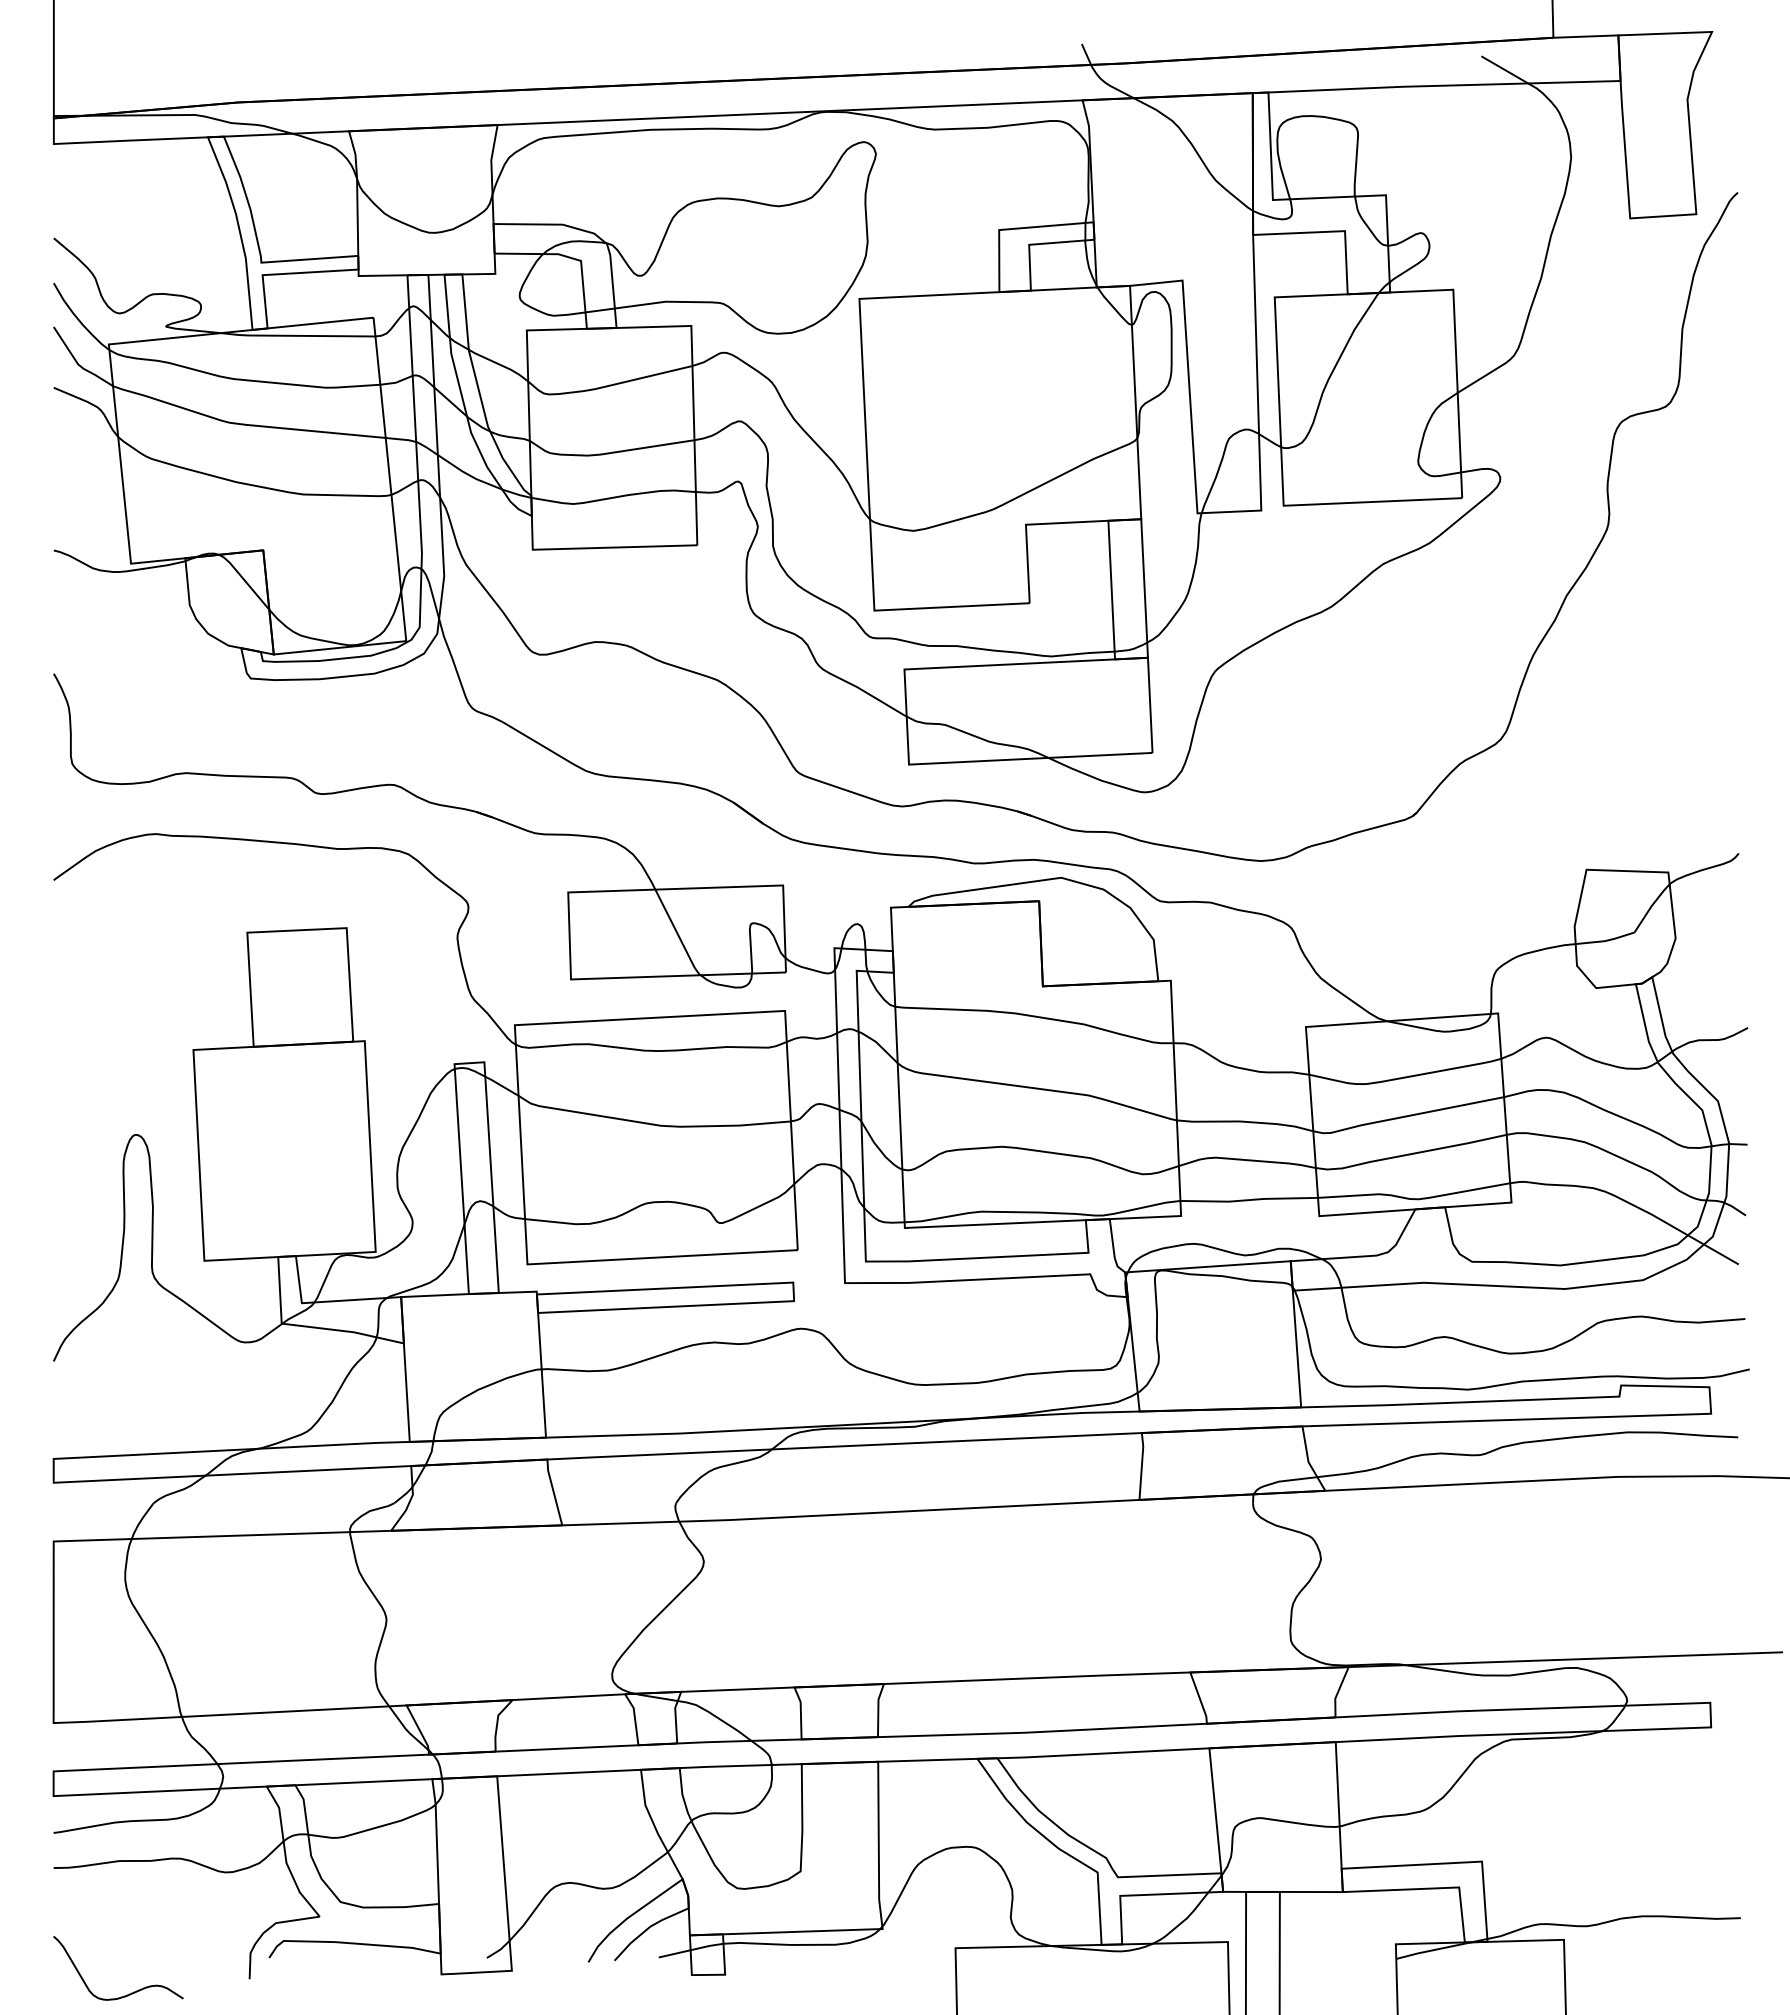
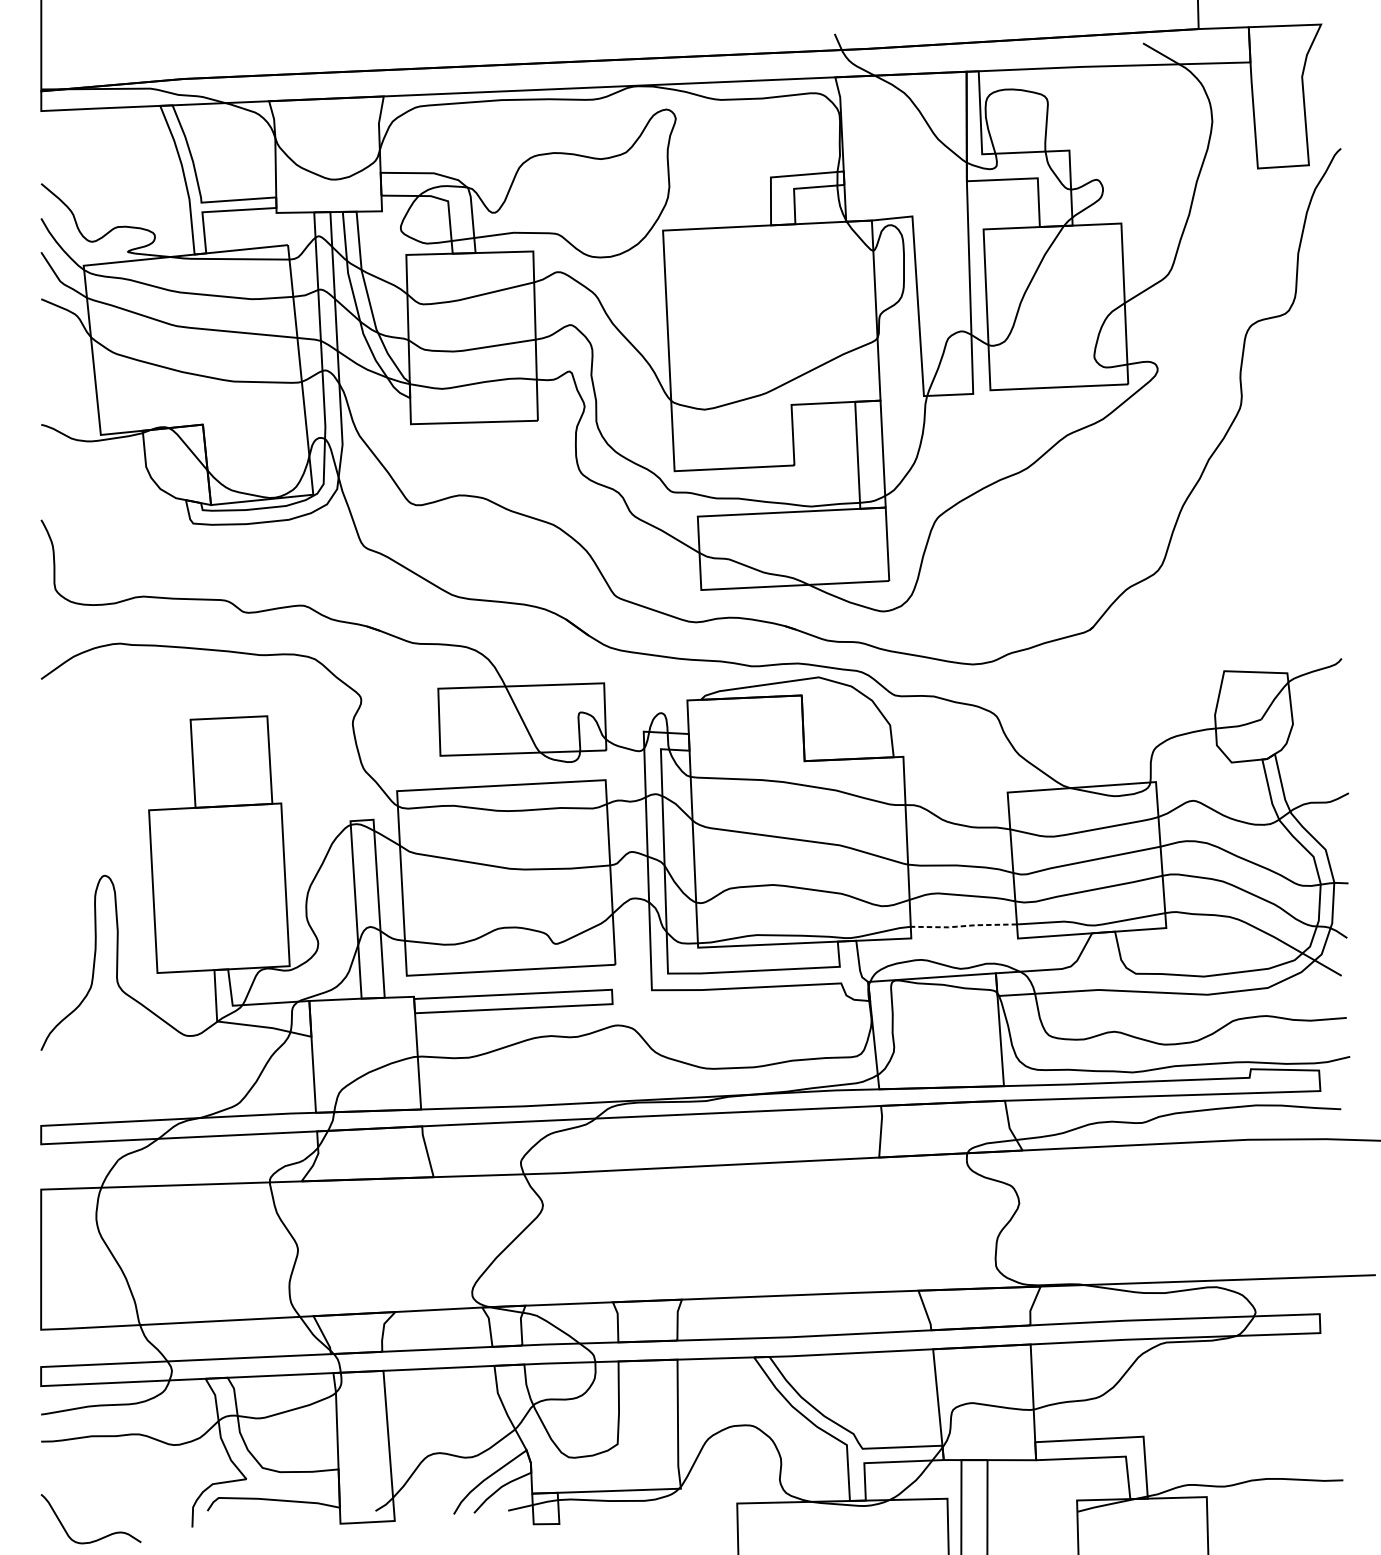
line: (1248, 1200) -> (963, 926), solid -> dashed

